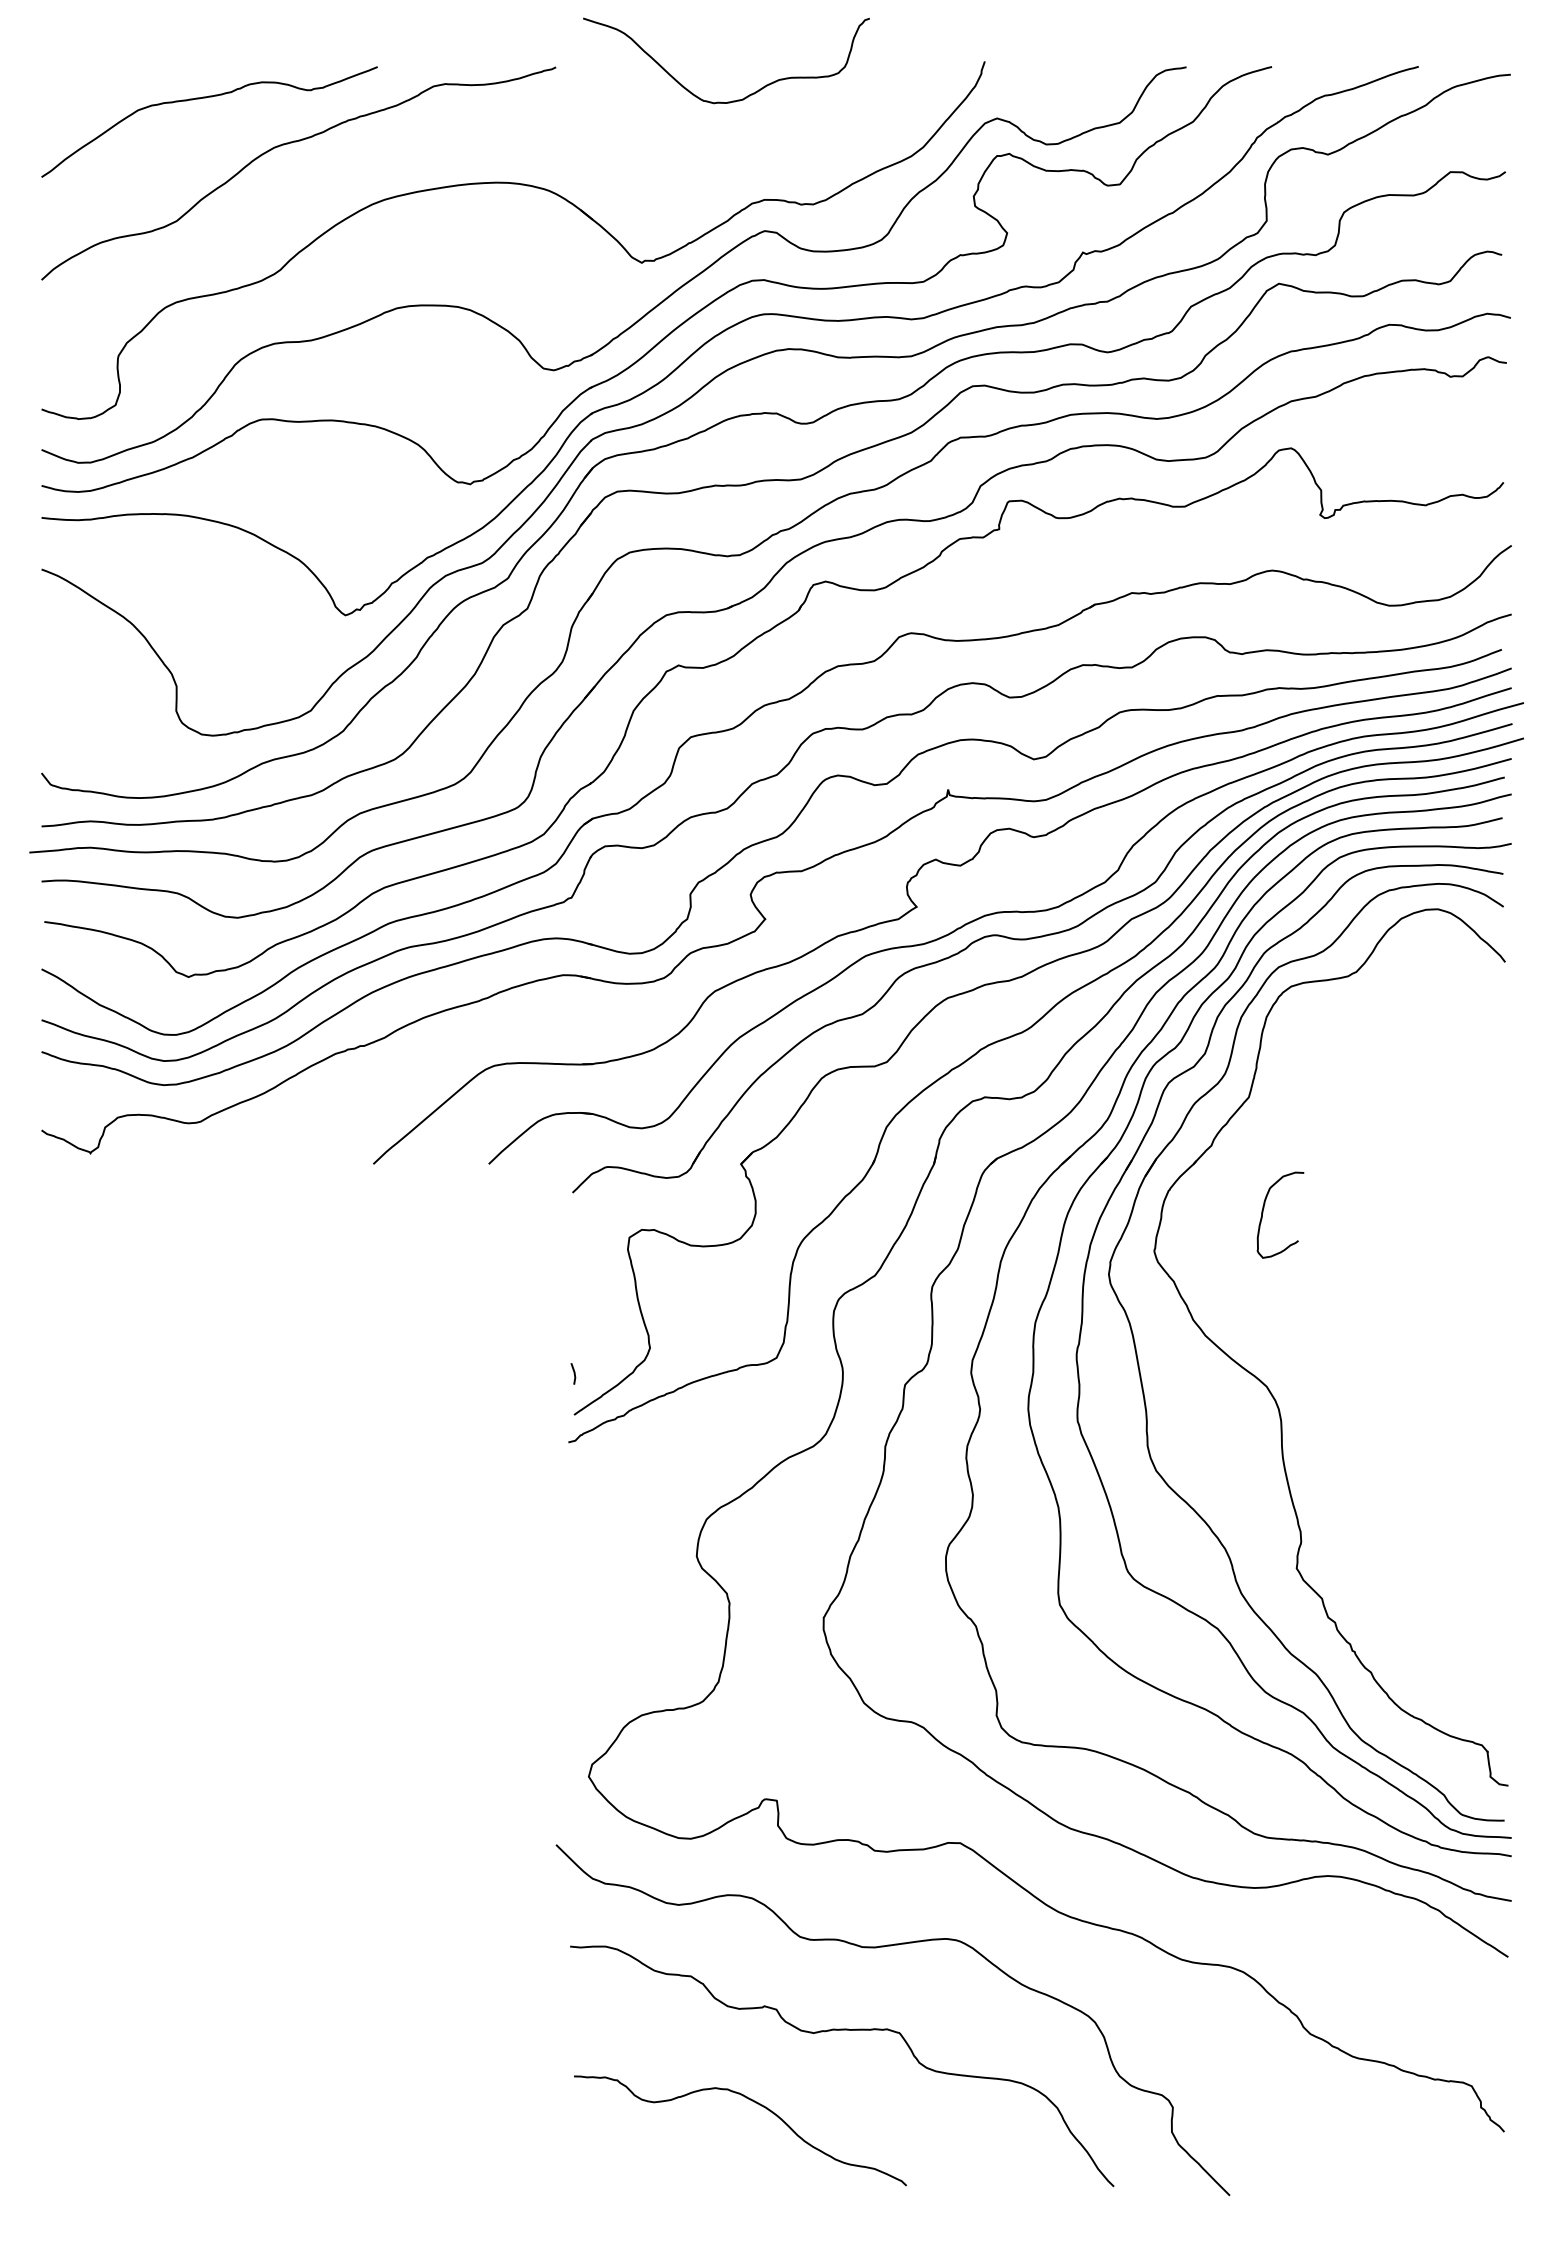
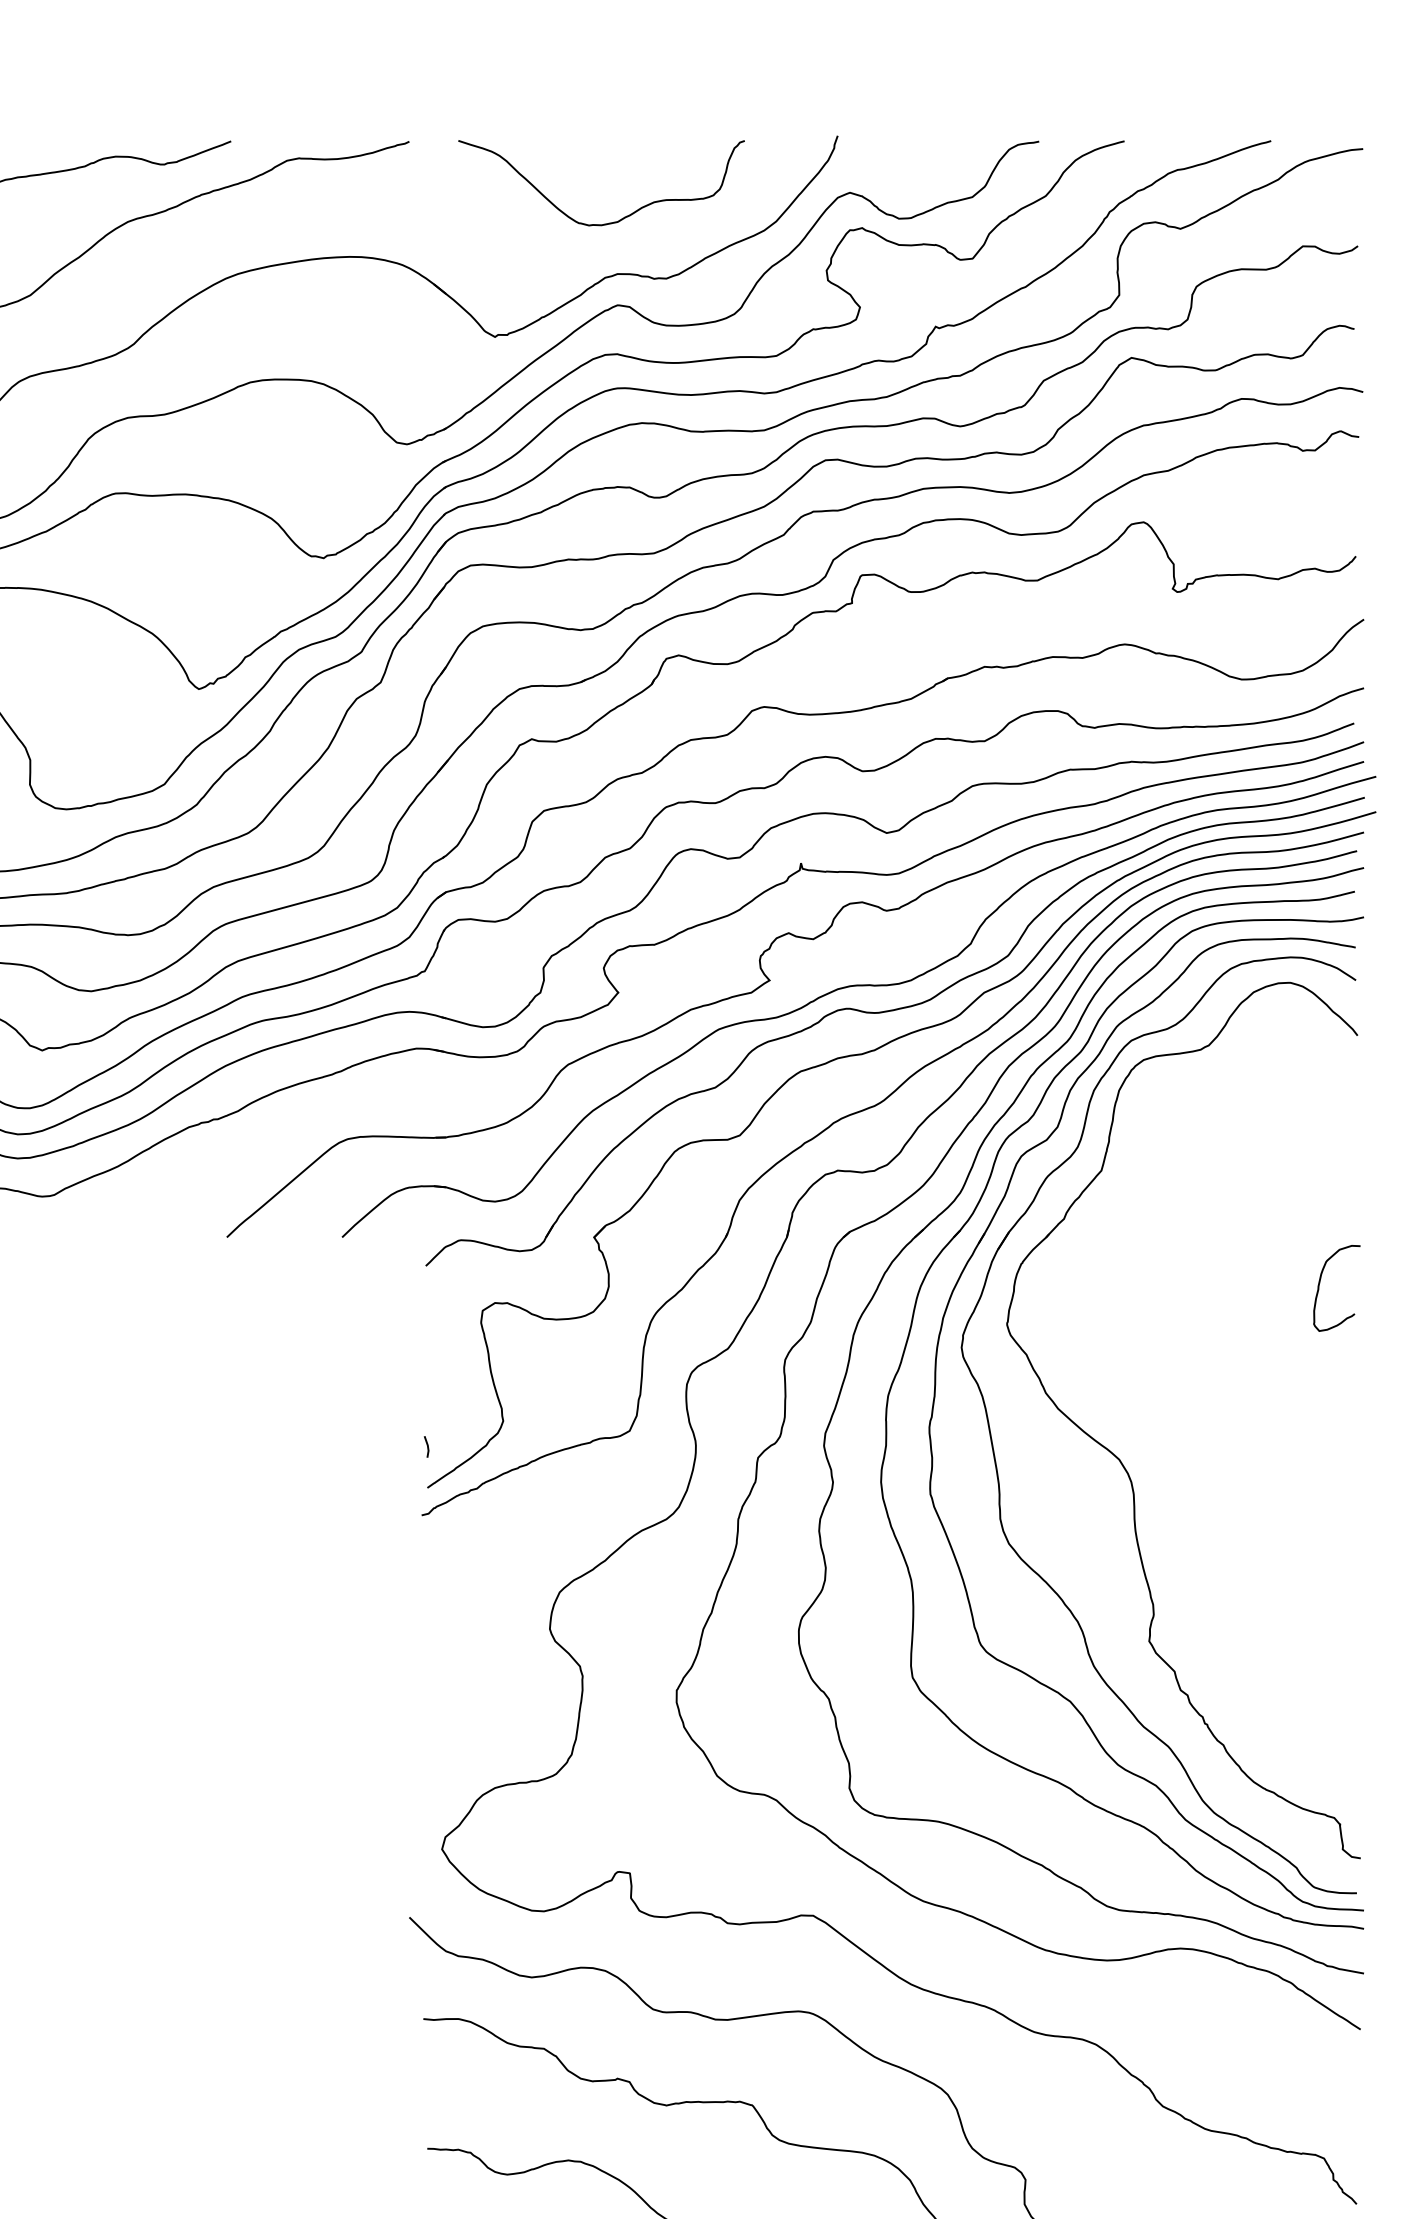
curve: (732, 100) -> (607, 222), moved
curve: (1264, 1208) -> (1320, 1281), moved

